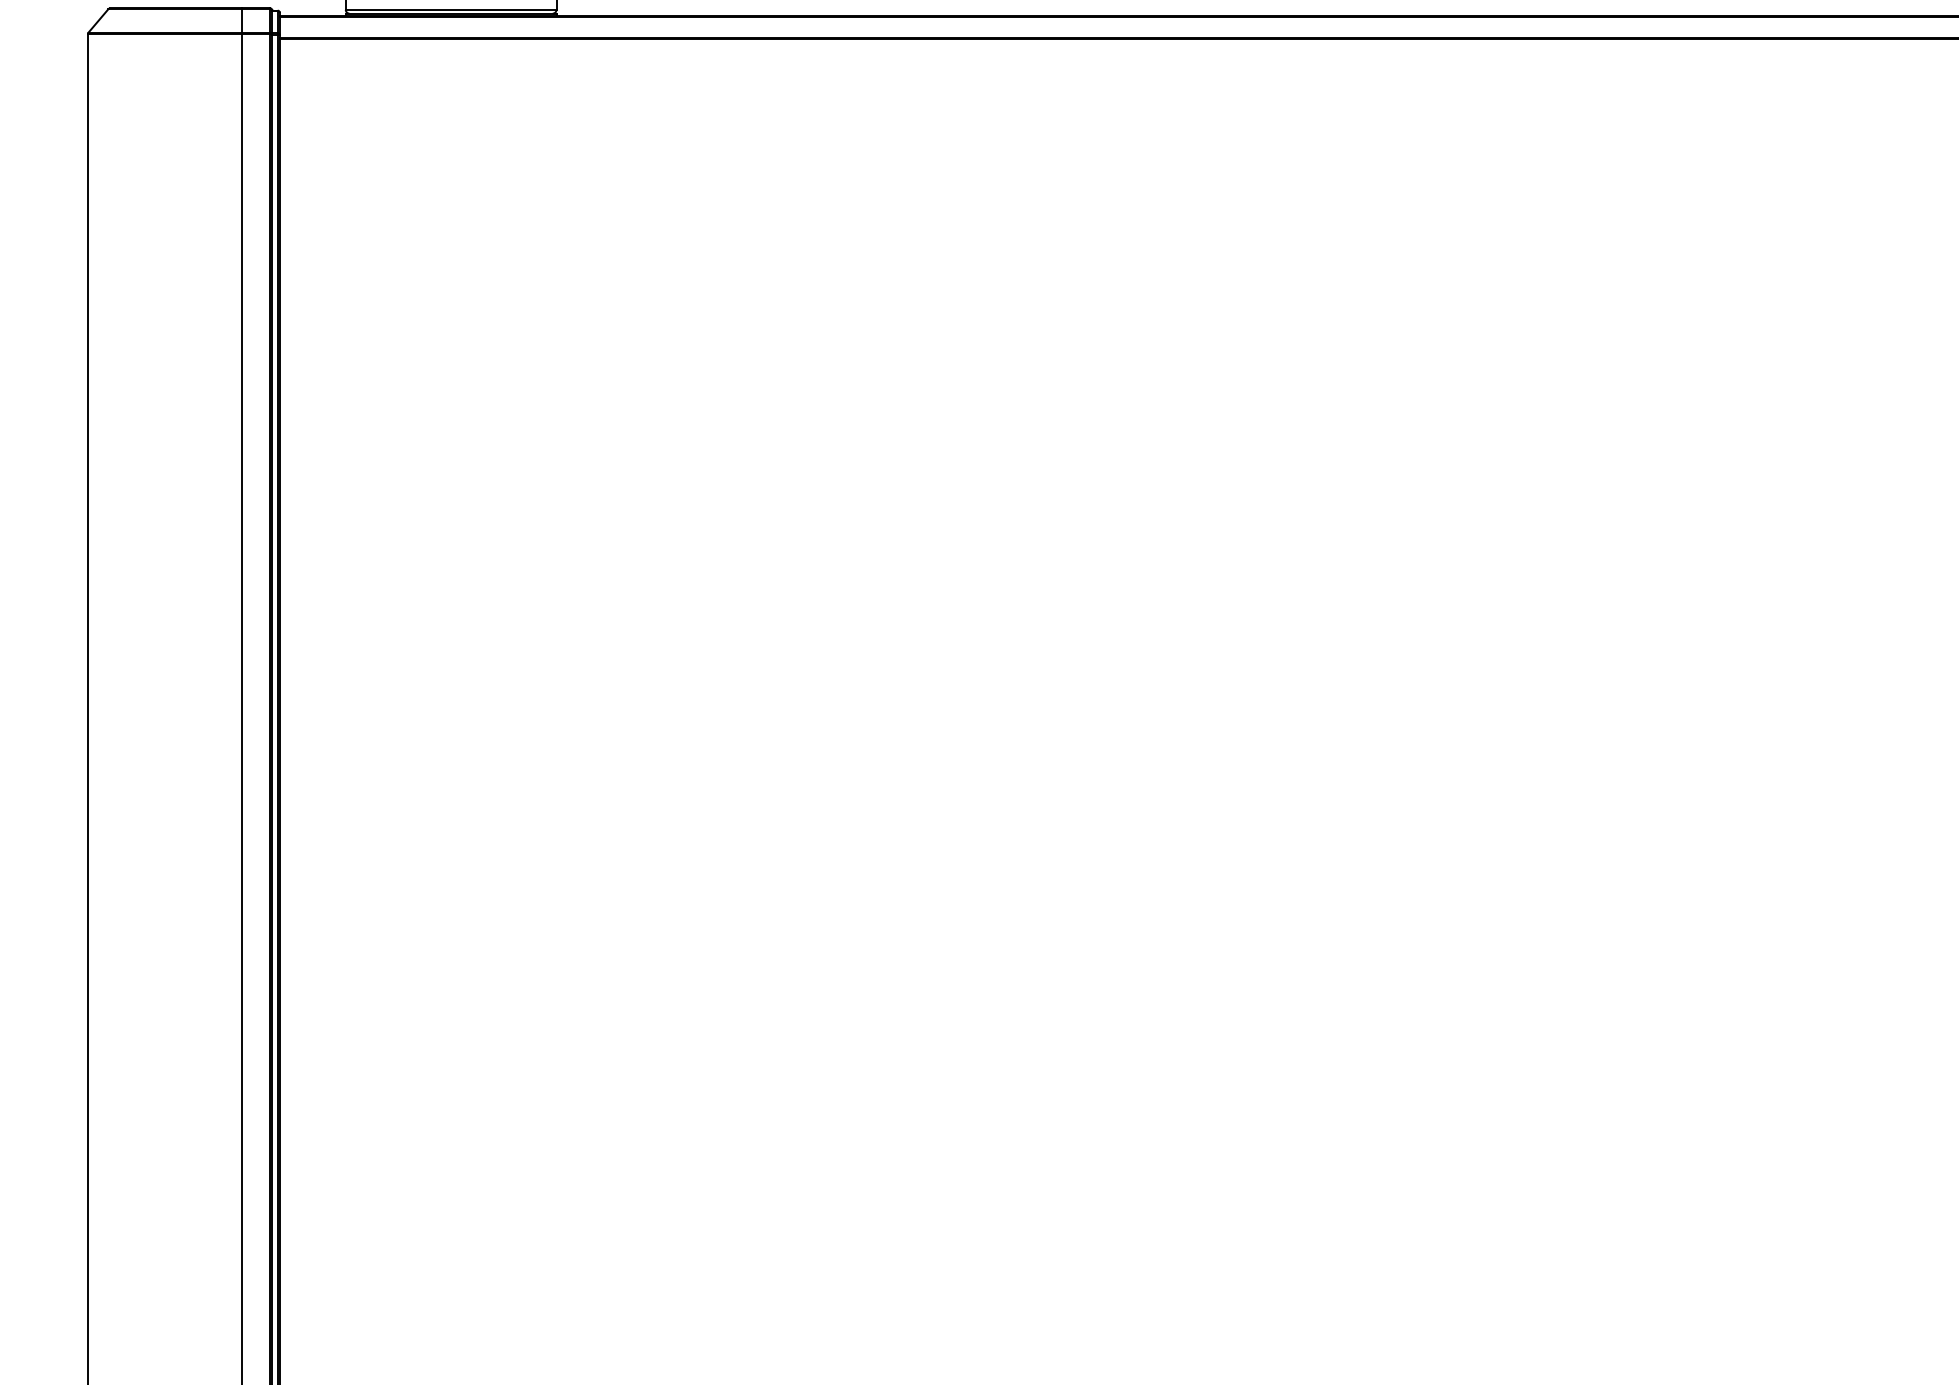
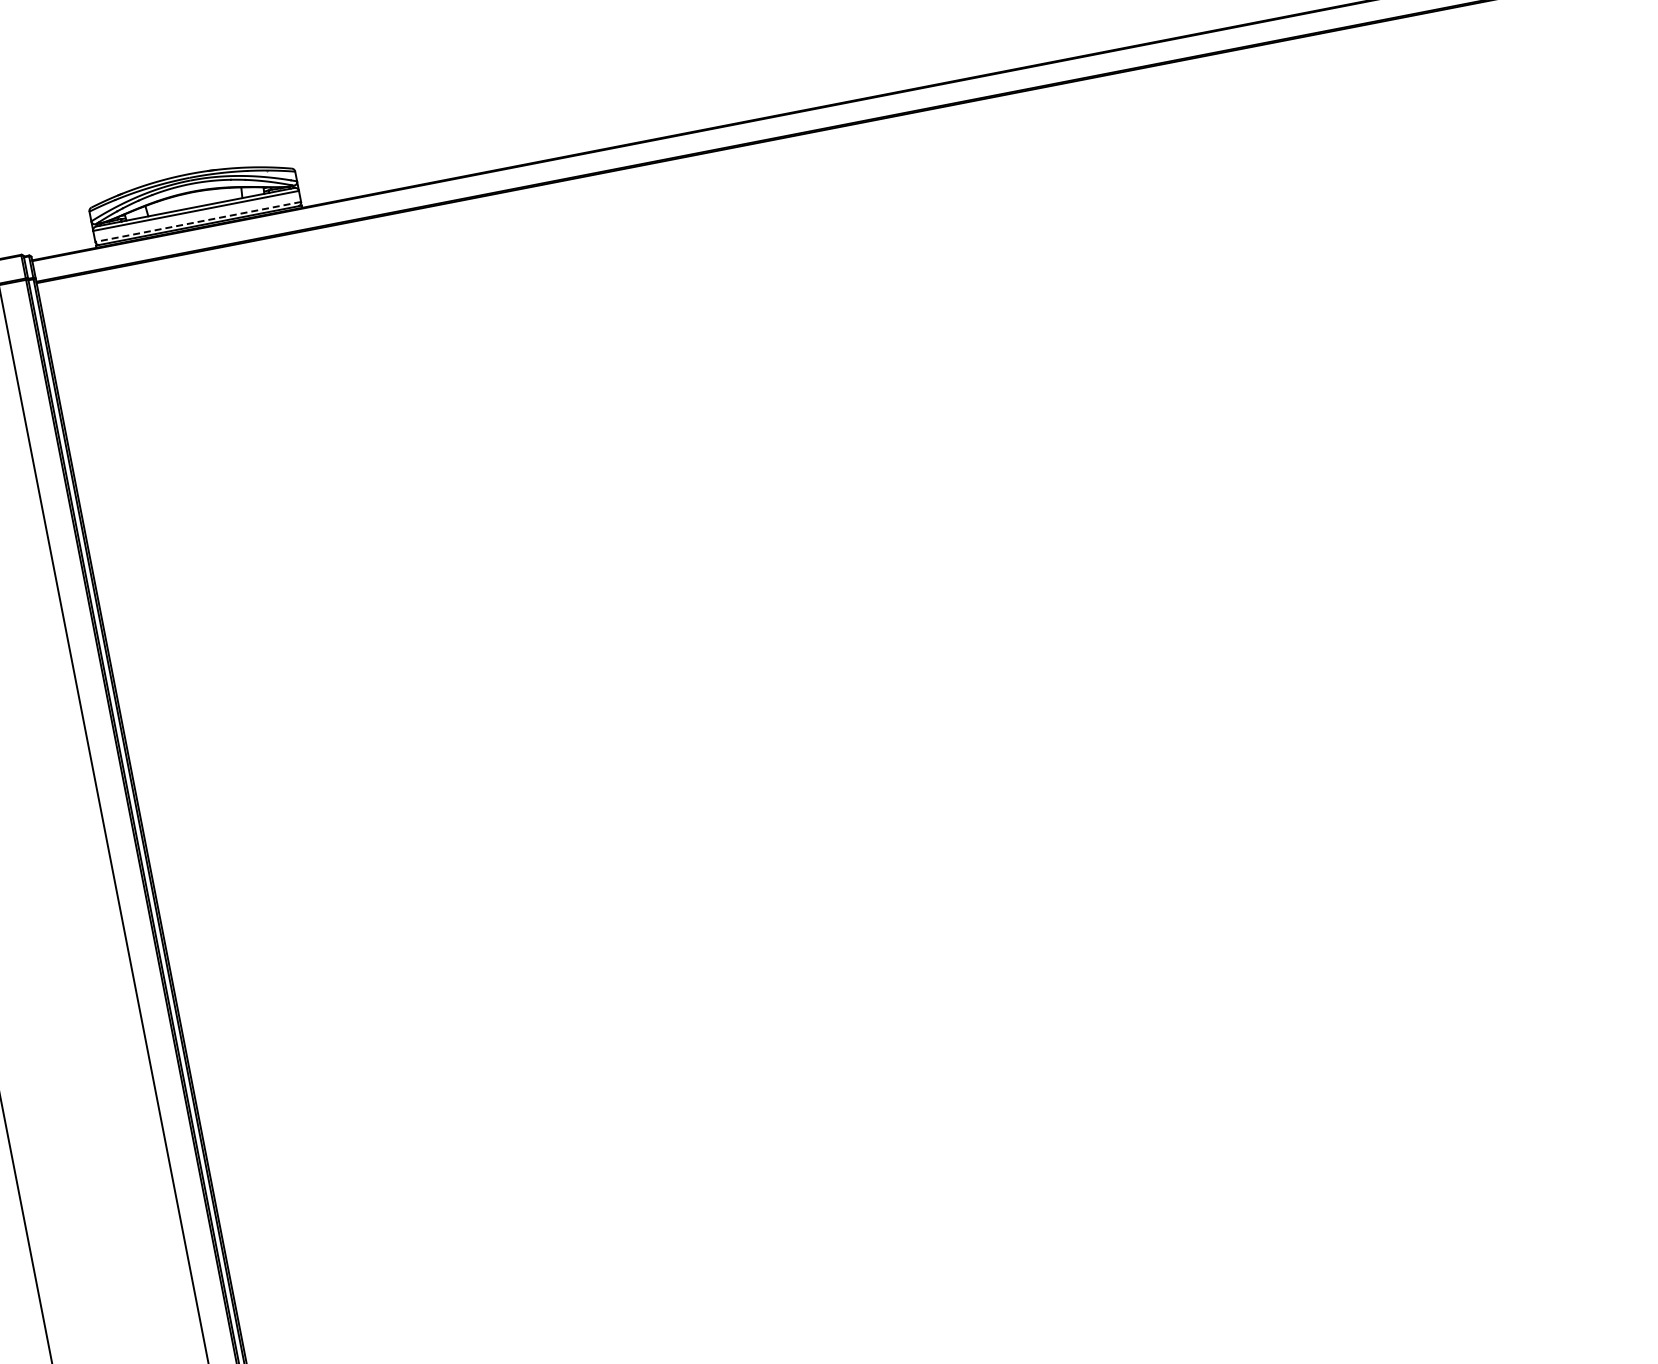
line: (450, 9) -> (197, 221), solid -> dashed

